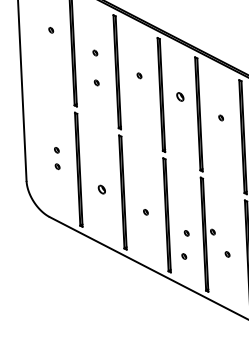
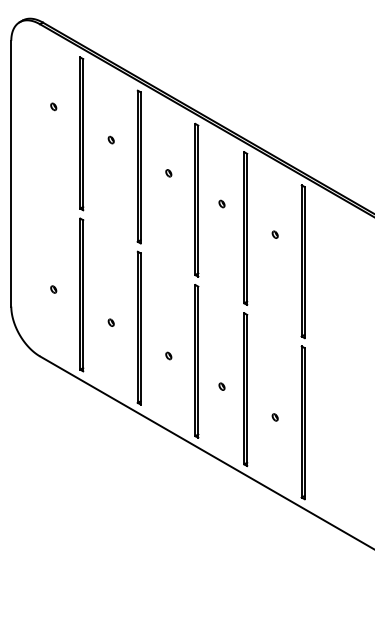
part: (96, 82) -> (110, 179), removed
part: (179, 96) -> (221, 203), size x0.62
part: (56, 150) -> (53, 267), removed
part: (101, 189) -> (110, 322), size x0.62
part: (212, 231) -> (256, 386), removed
part: (183, 256) -> (216, 417), removed

